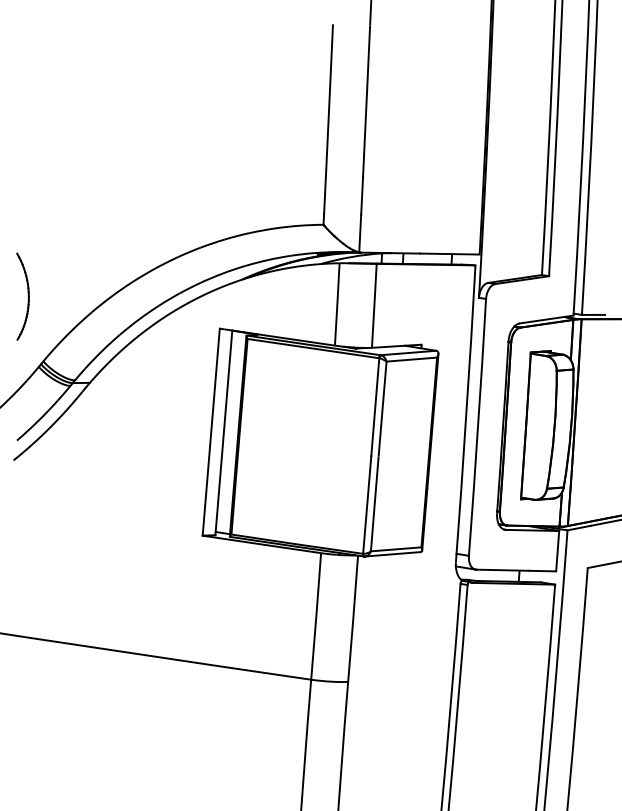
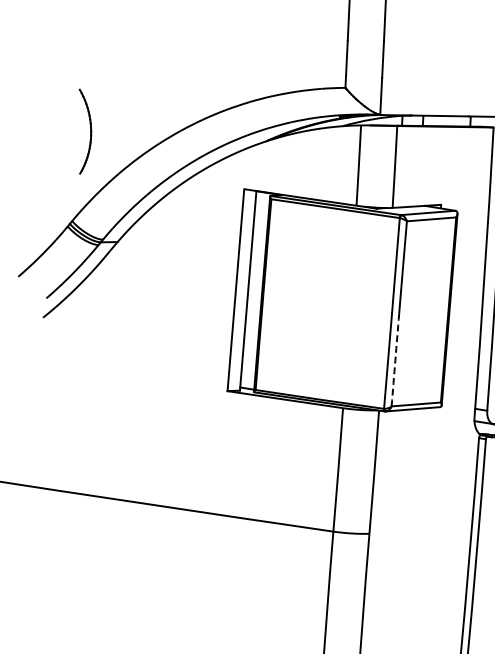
part: (22, 296) -> (84, 131), moved
arc: (374, 503) -> (395, 359), solid -> dashed

